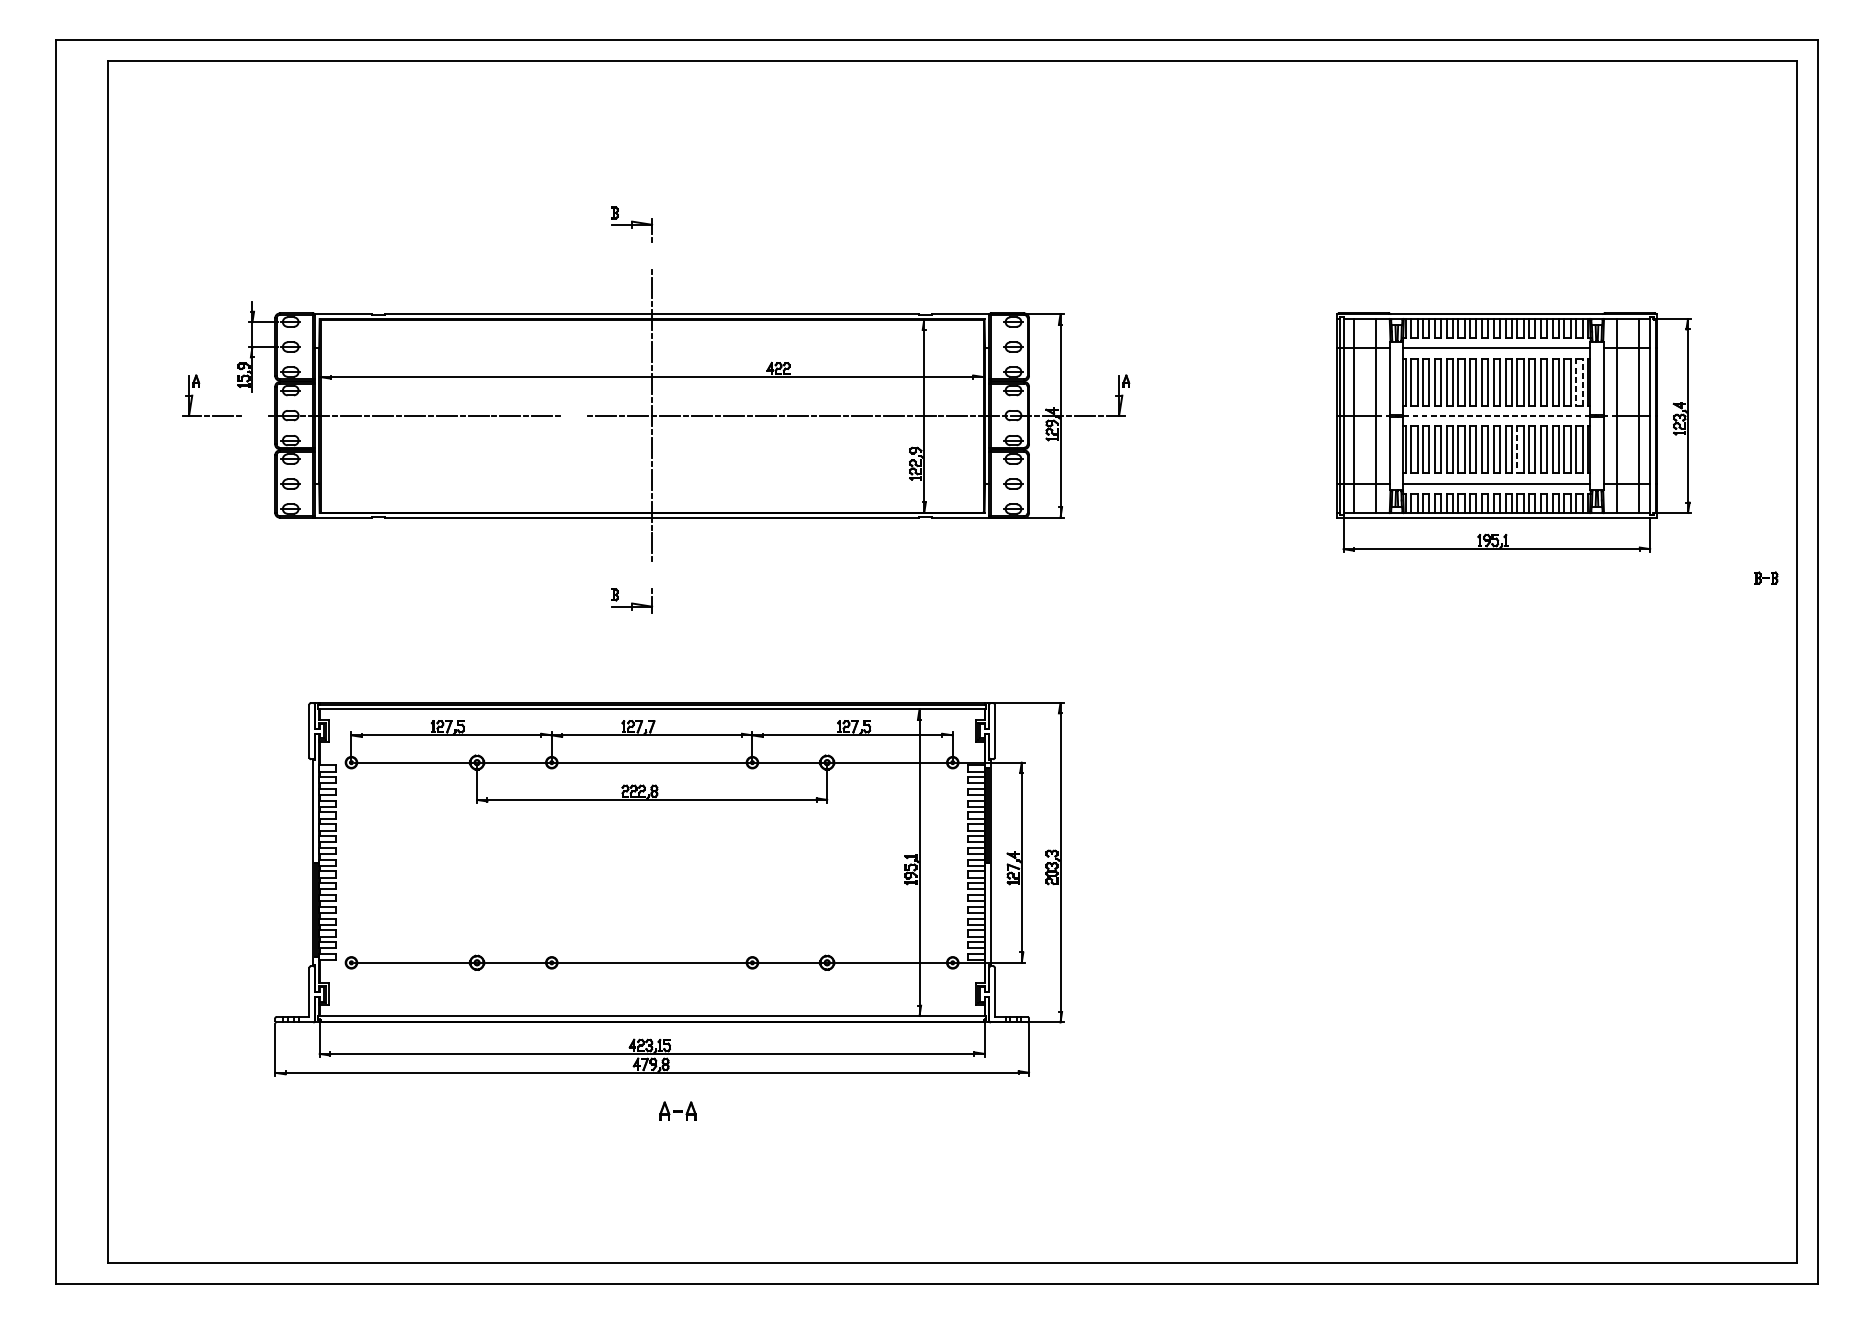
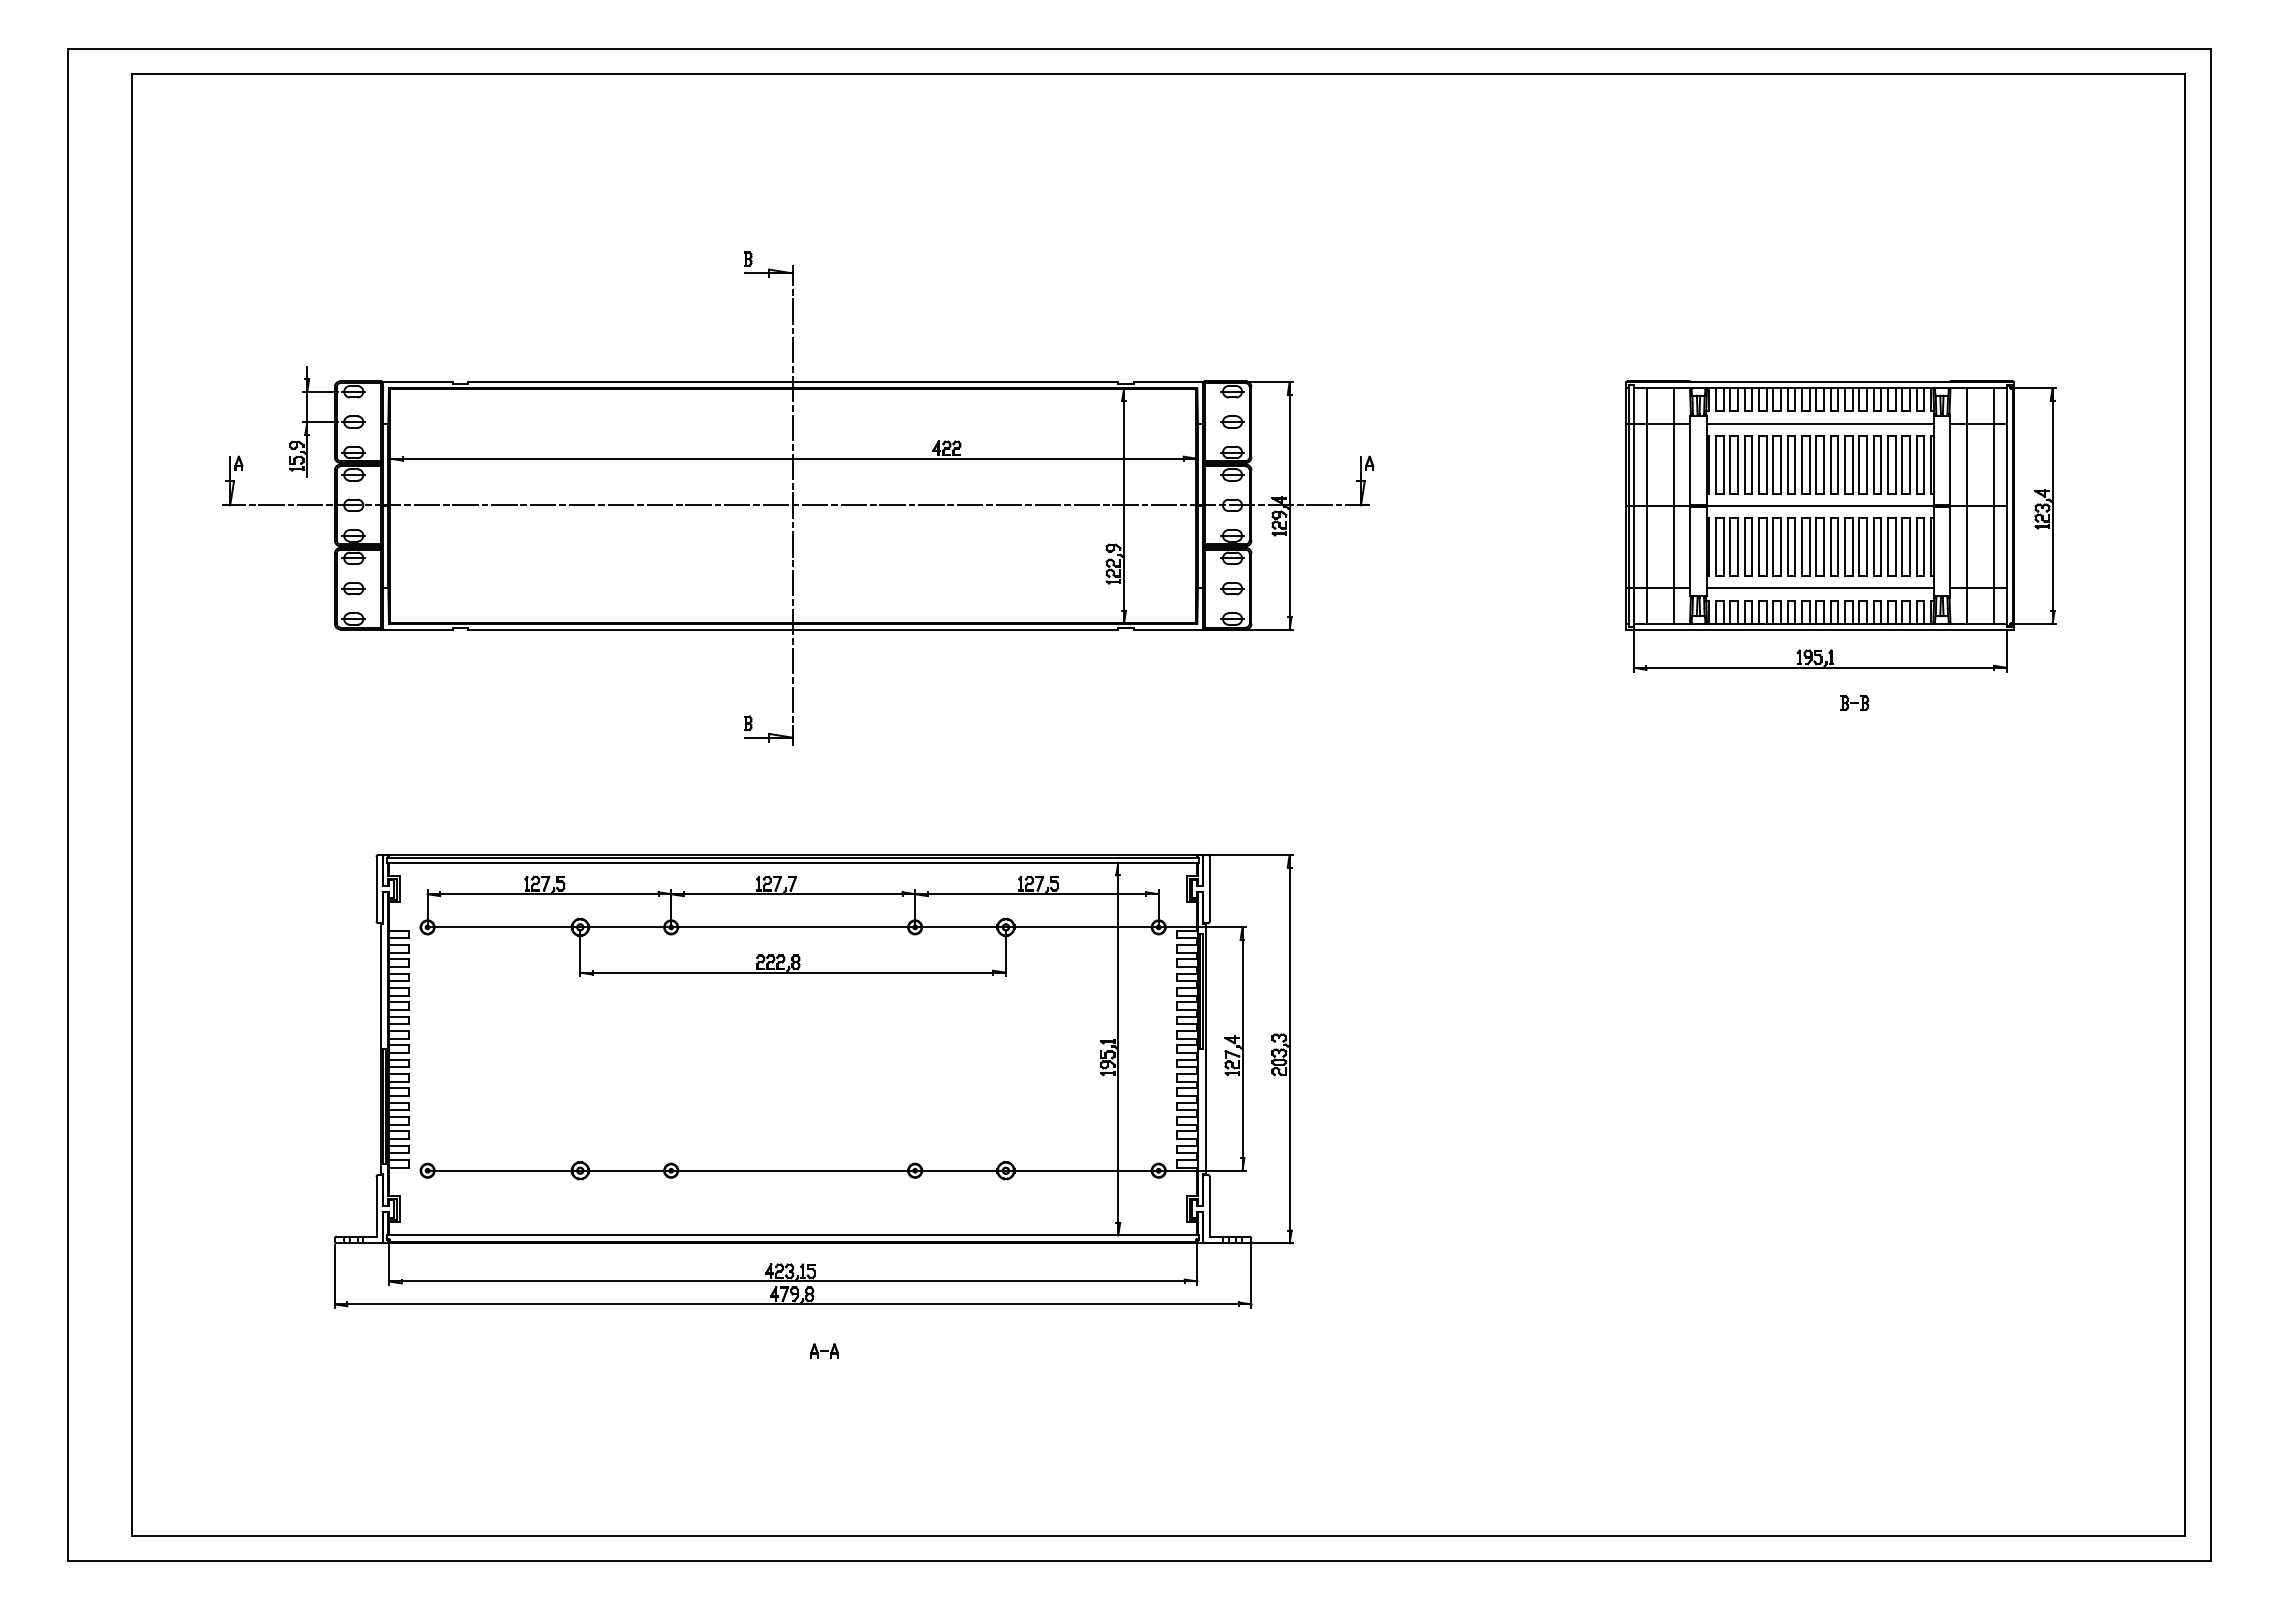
line: (652, 256) -> (793, 311), added
line: (1576, 381) -> (1916, 464), dashed -> solid
line: (1582, 381) -> (1924, 464), dashed -> solid
line: (255, 415) -> (310, 505), added
line: (574, 415) -> (698, 505), added
line: (1497, 415) -> (1820, 505), dashed -> solid
line: (1517, 450) -> (1845, 547), dashed -> solid
line: (652, 575) -> (793, 699), added
part: (1766, 577) -> (1854, 702), moved
part: (677, 1110) -> (824, 1350), size x0.62

